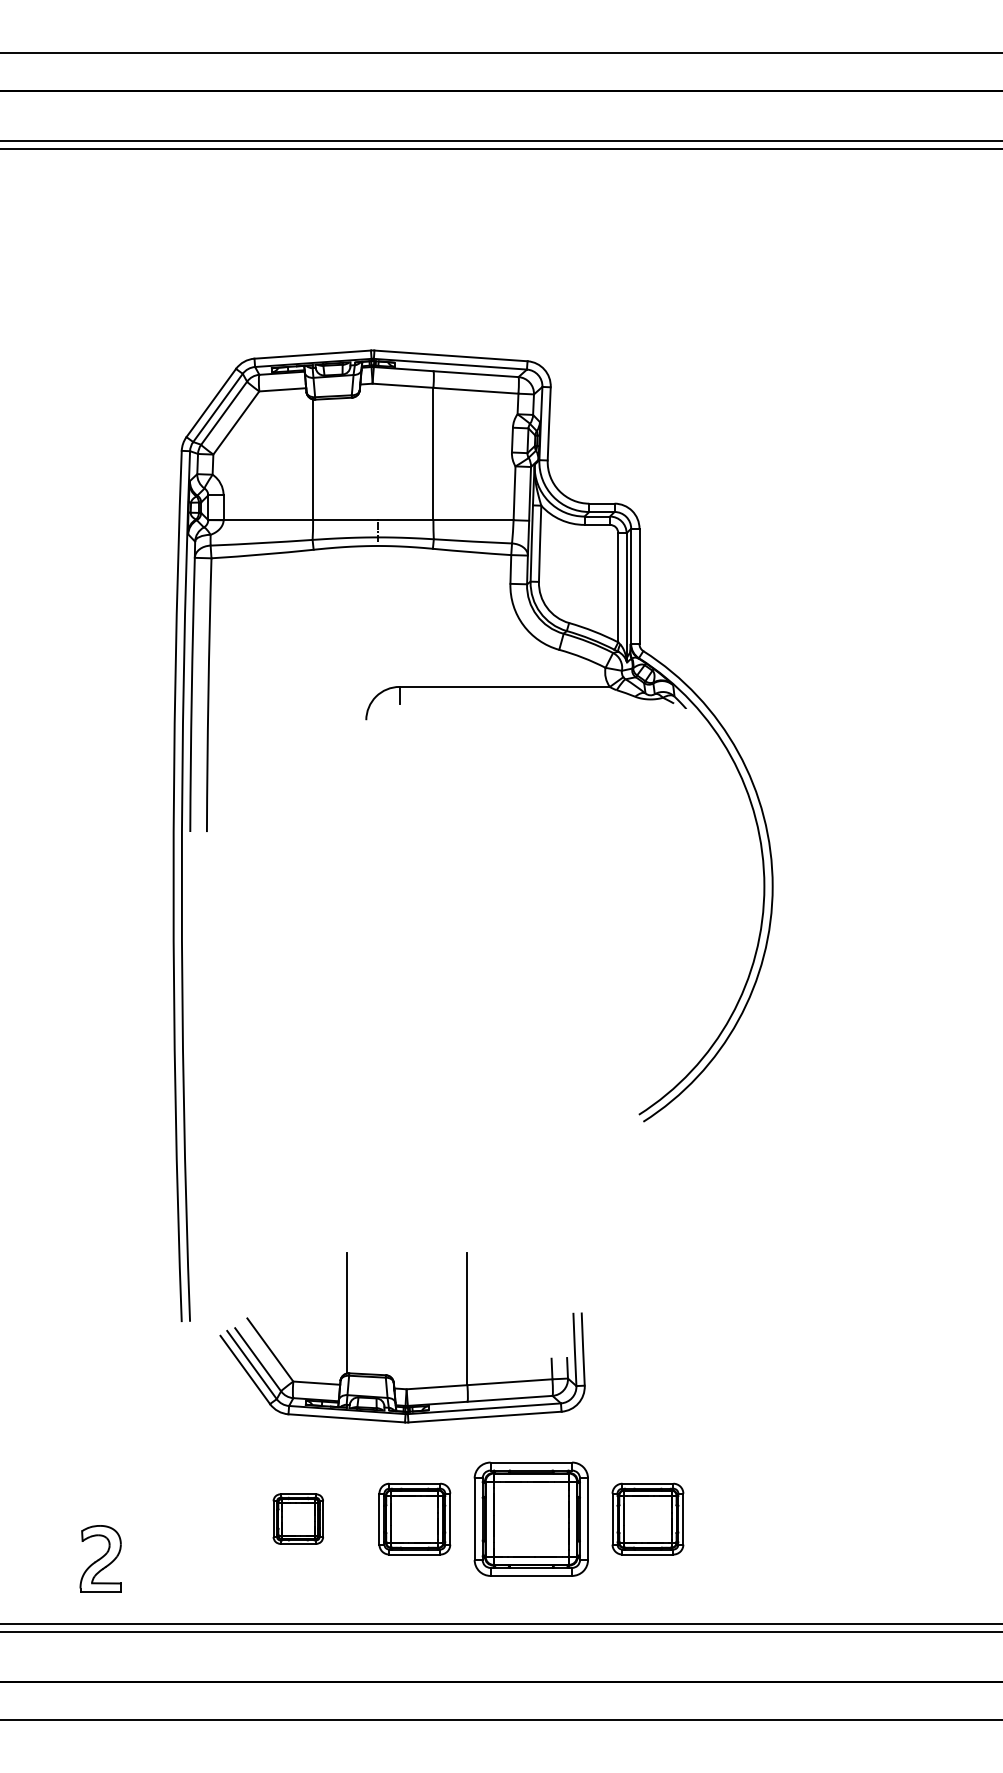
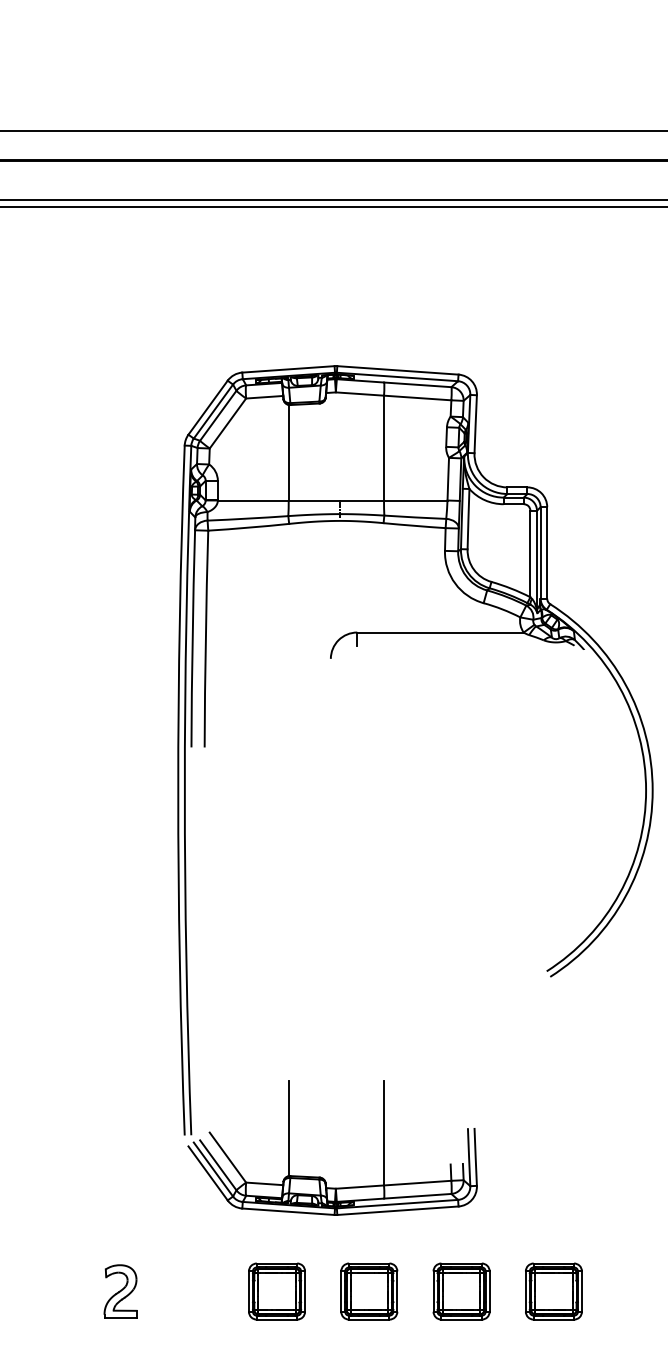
part: (388, 1374) -> (321, 1177), moved
part: (298, 1518) -> (277, 1291), size x1.43
part: (531, 1518) -> (461, 1291), size x0.62
part: (100, 1558) -> (120, 1291), moved

